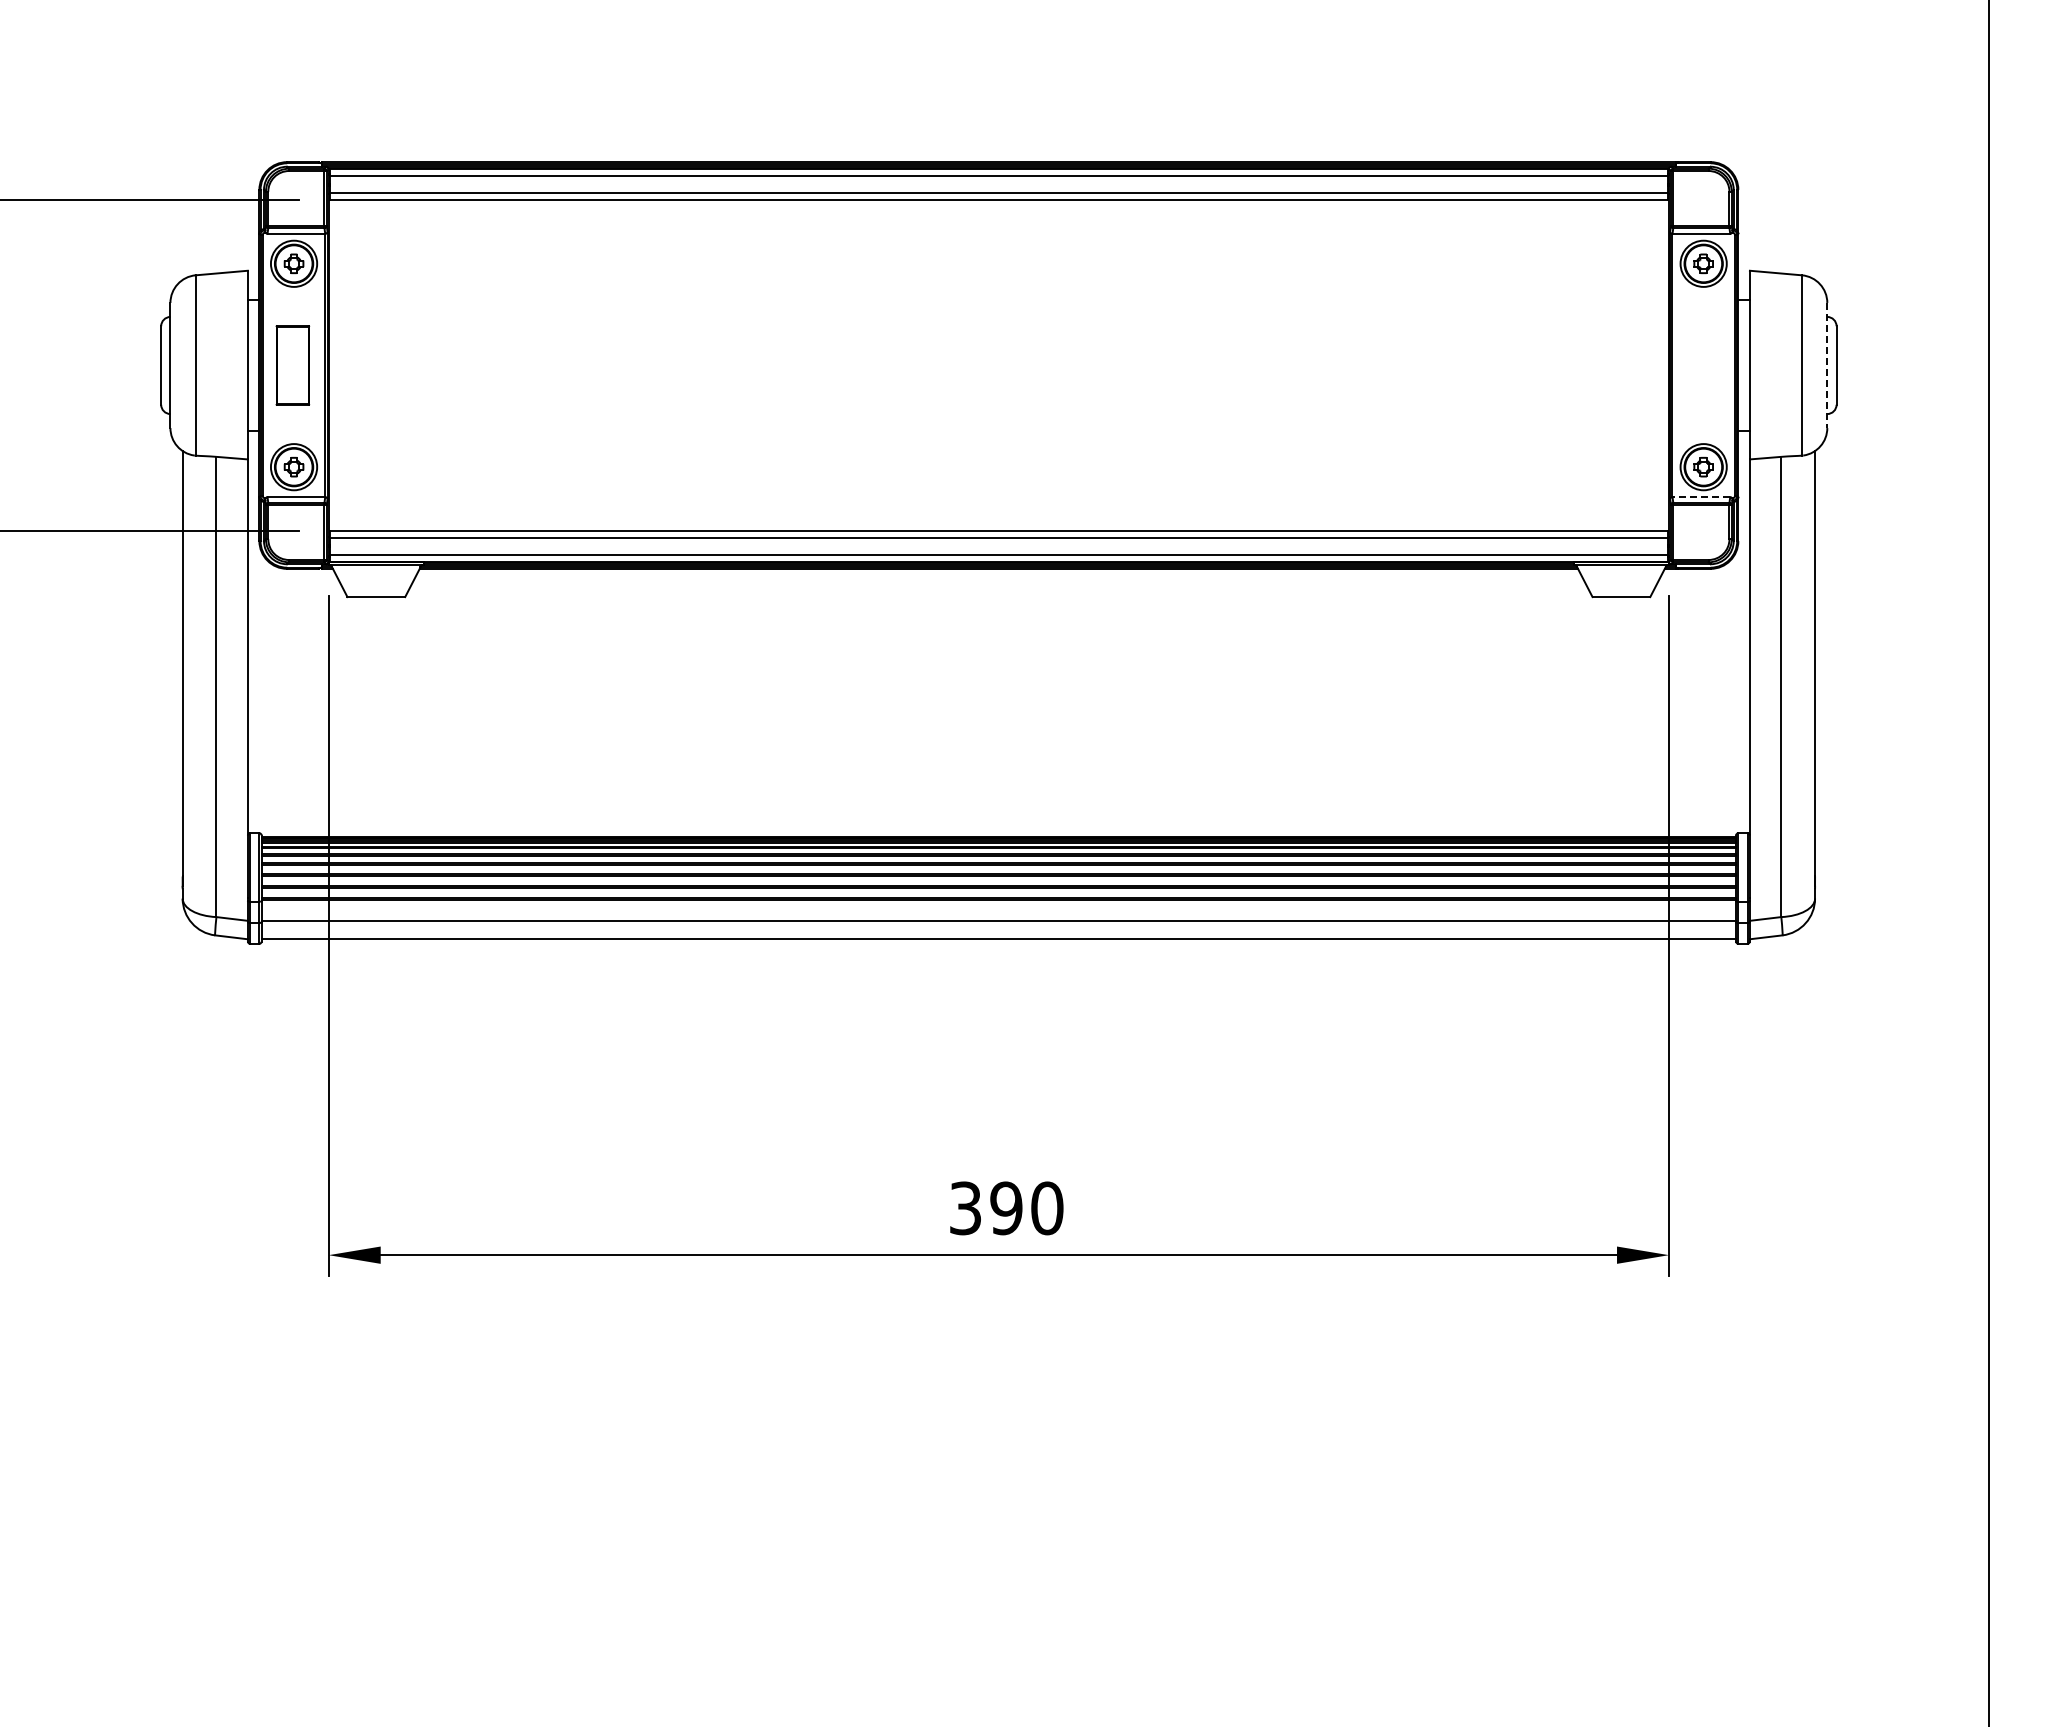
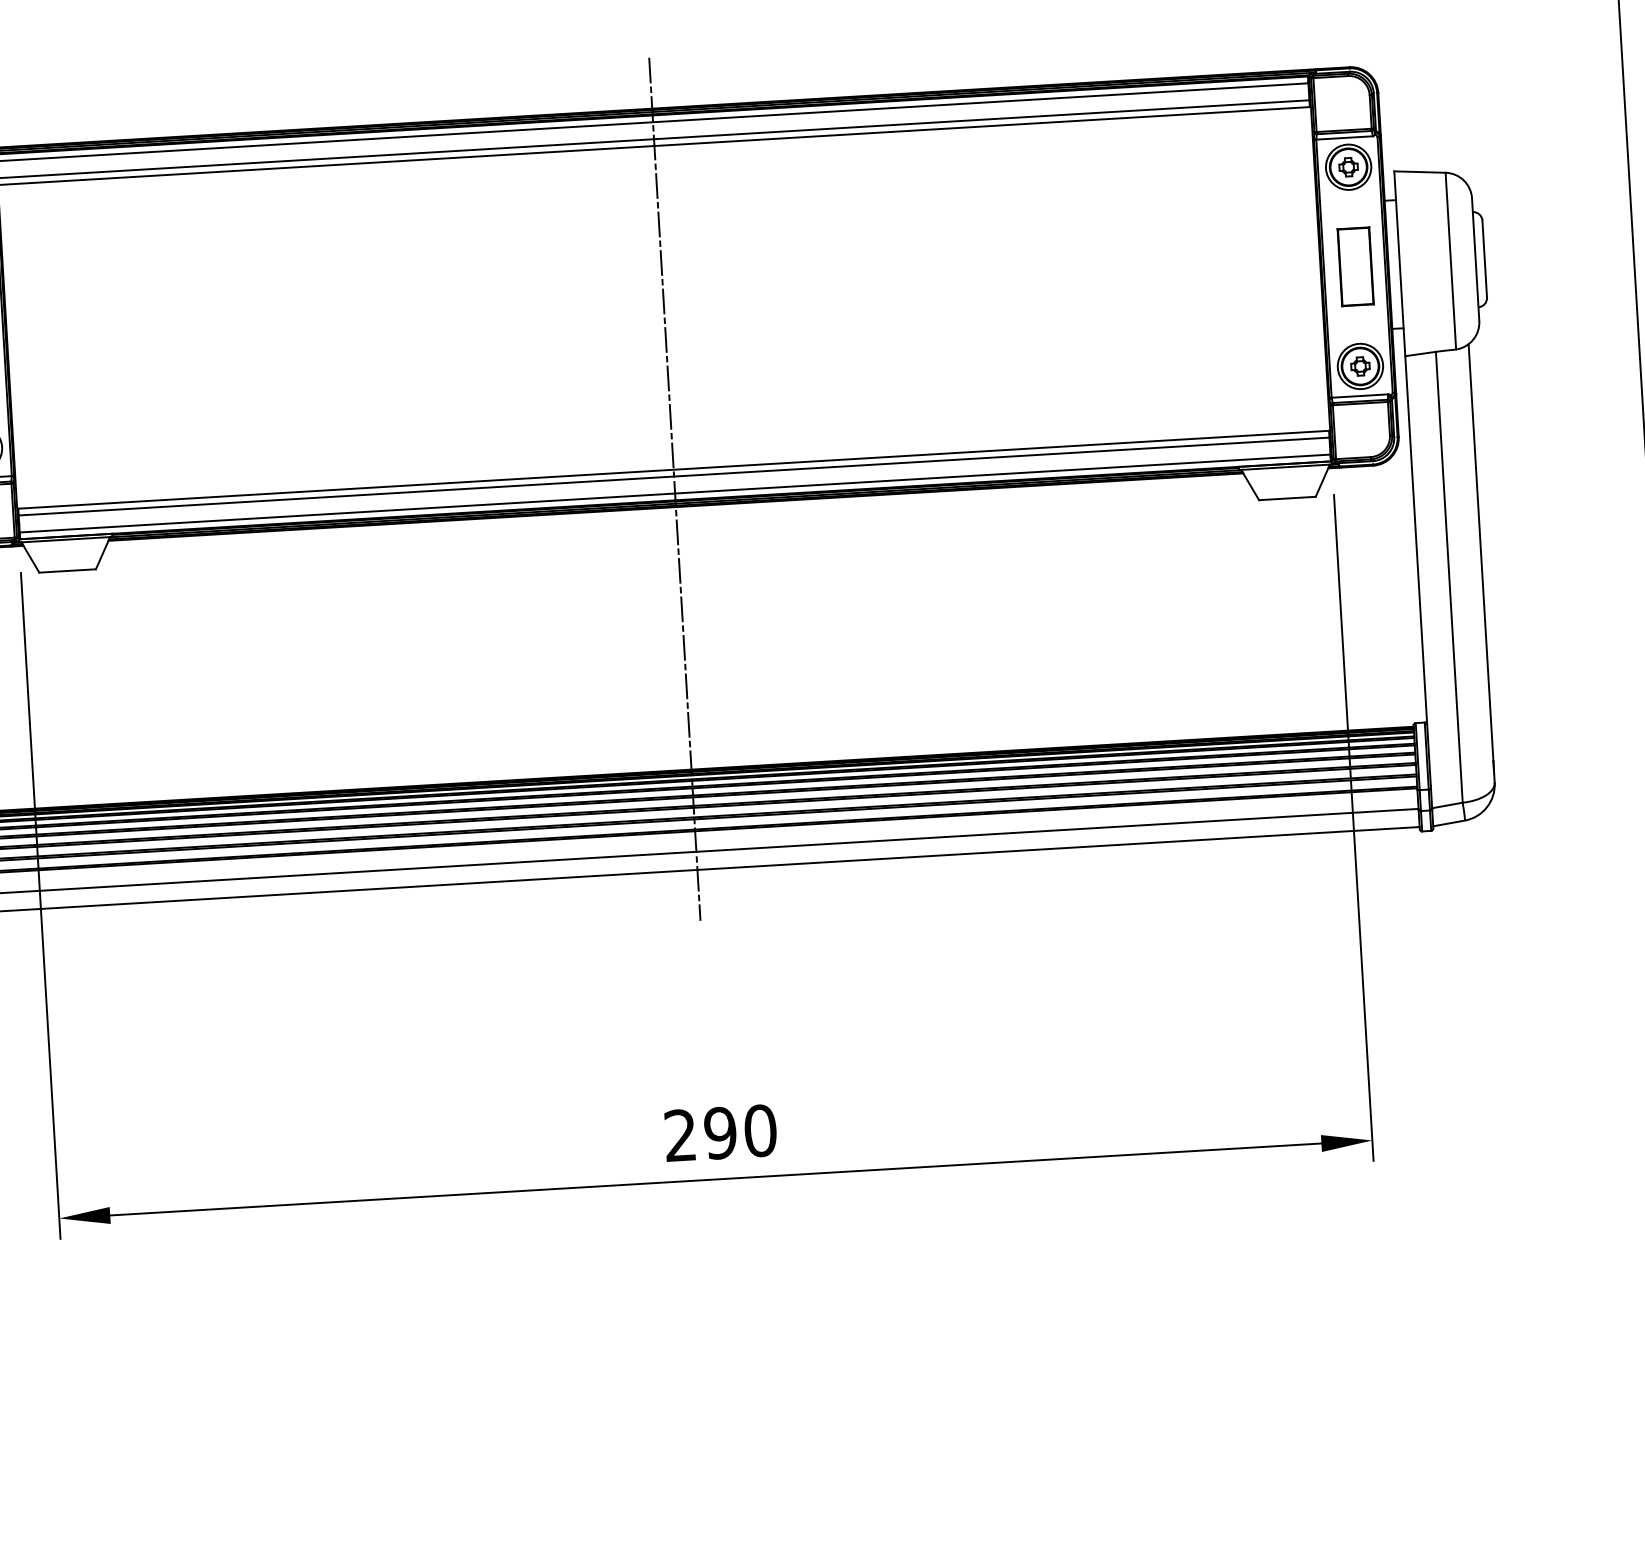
part: (1704, 365) -> (1355, 266), added
line: (1827, 365) -> (1475, 259), dashed -> solid
line: (1701, 497) -> (1360, 396), dashed -> solid
line: (998, 550) -> (674, 489), added
text: (965, 1208) -> (680, 1135), 390 -> 290

